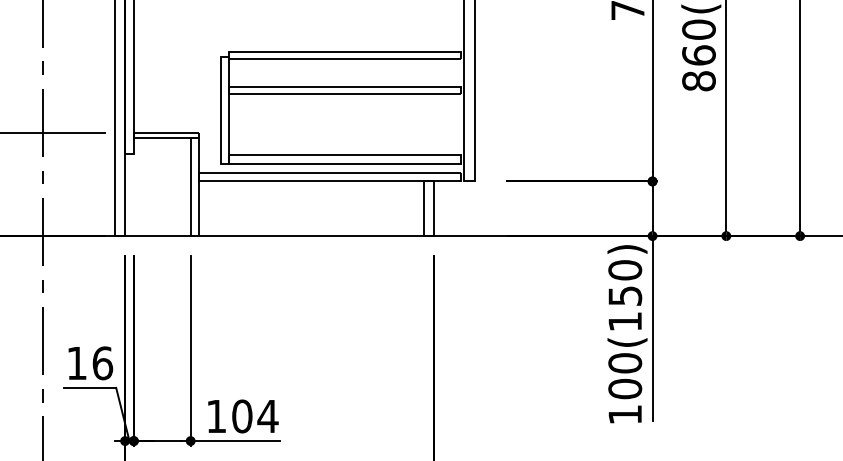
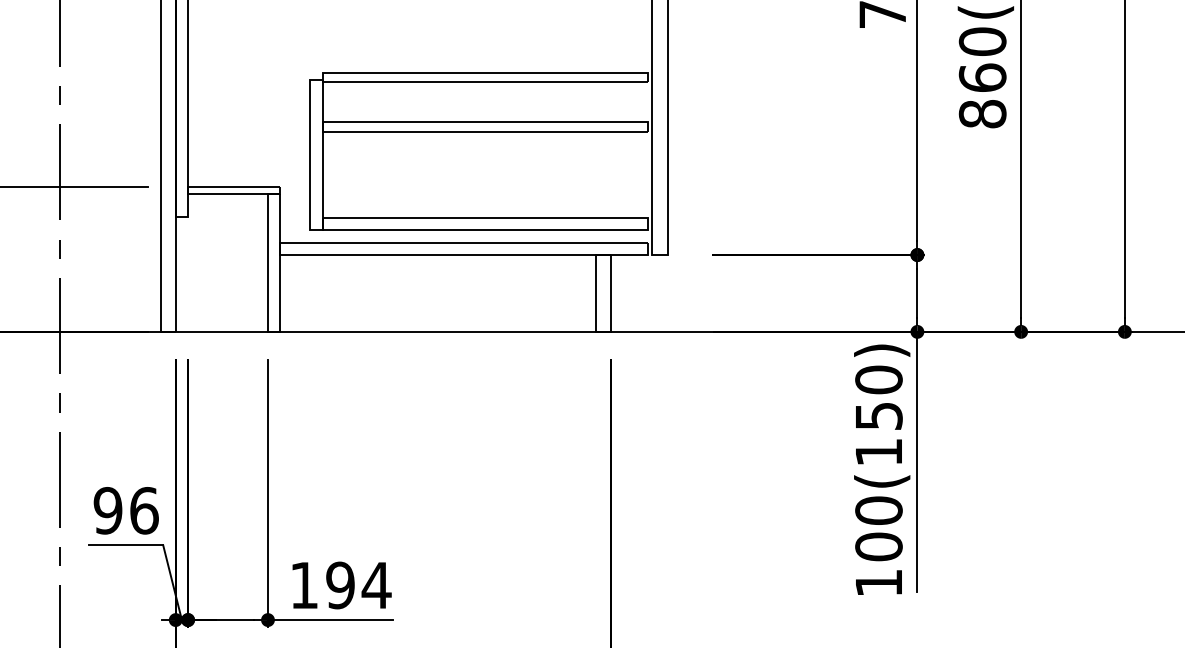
text: (76, 363) -> (107, 510), 16 -> 96
text: (242, 416) -> (340, 585), 104 -> 194

